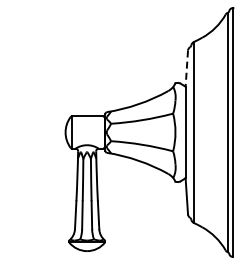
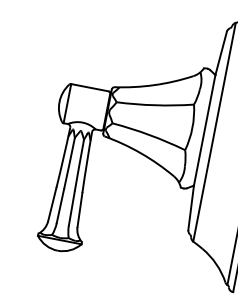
line: (186, 69) -> (220, 54), dashed -> solid

